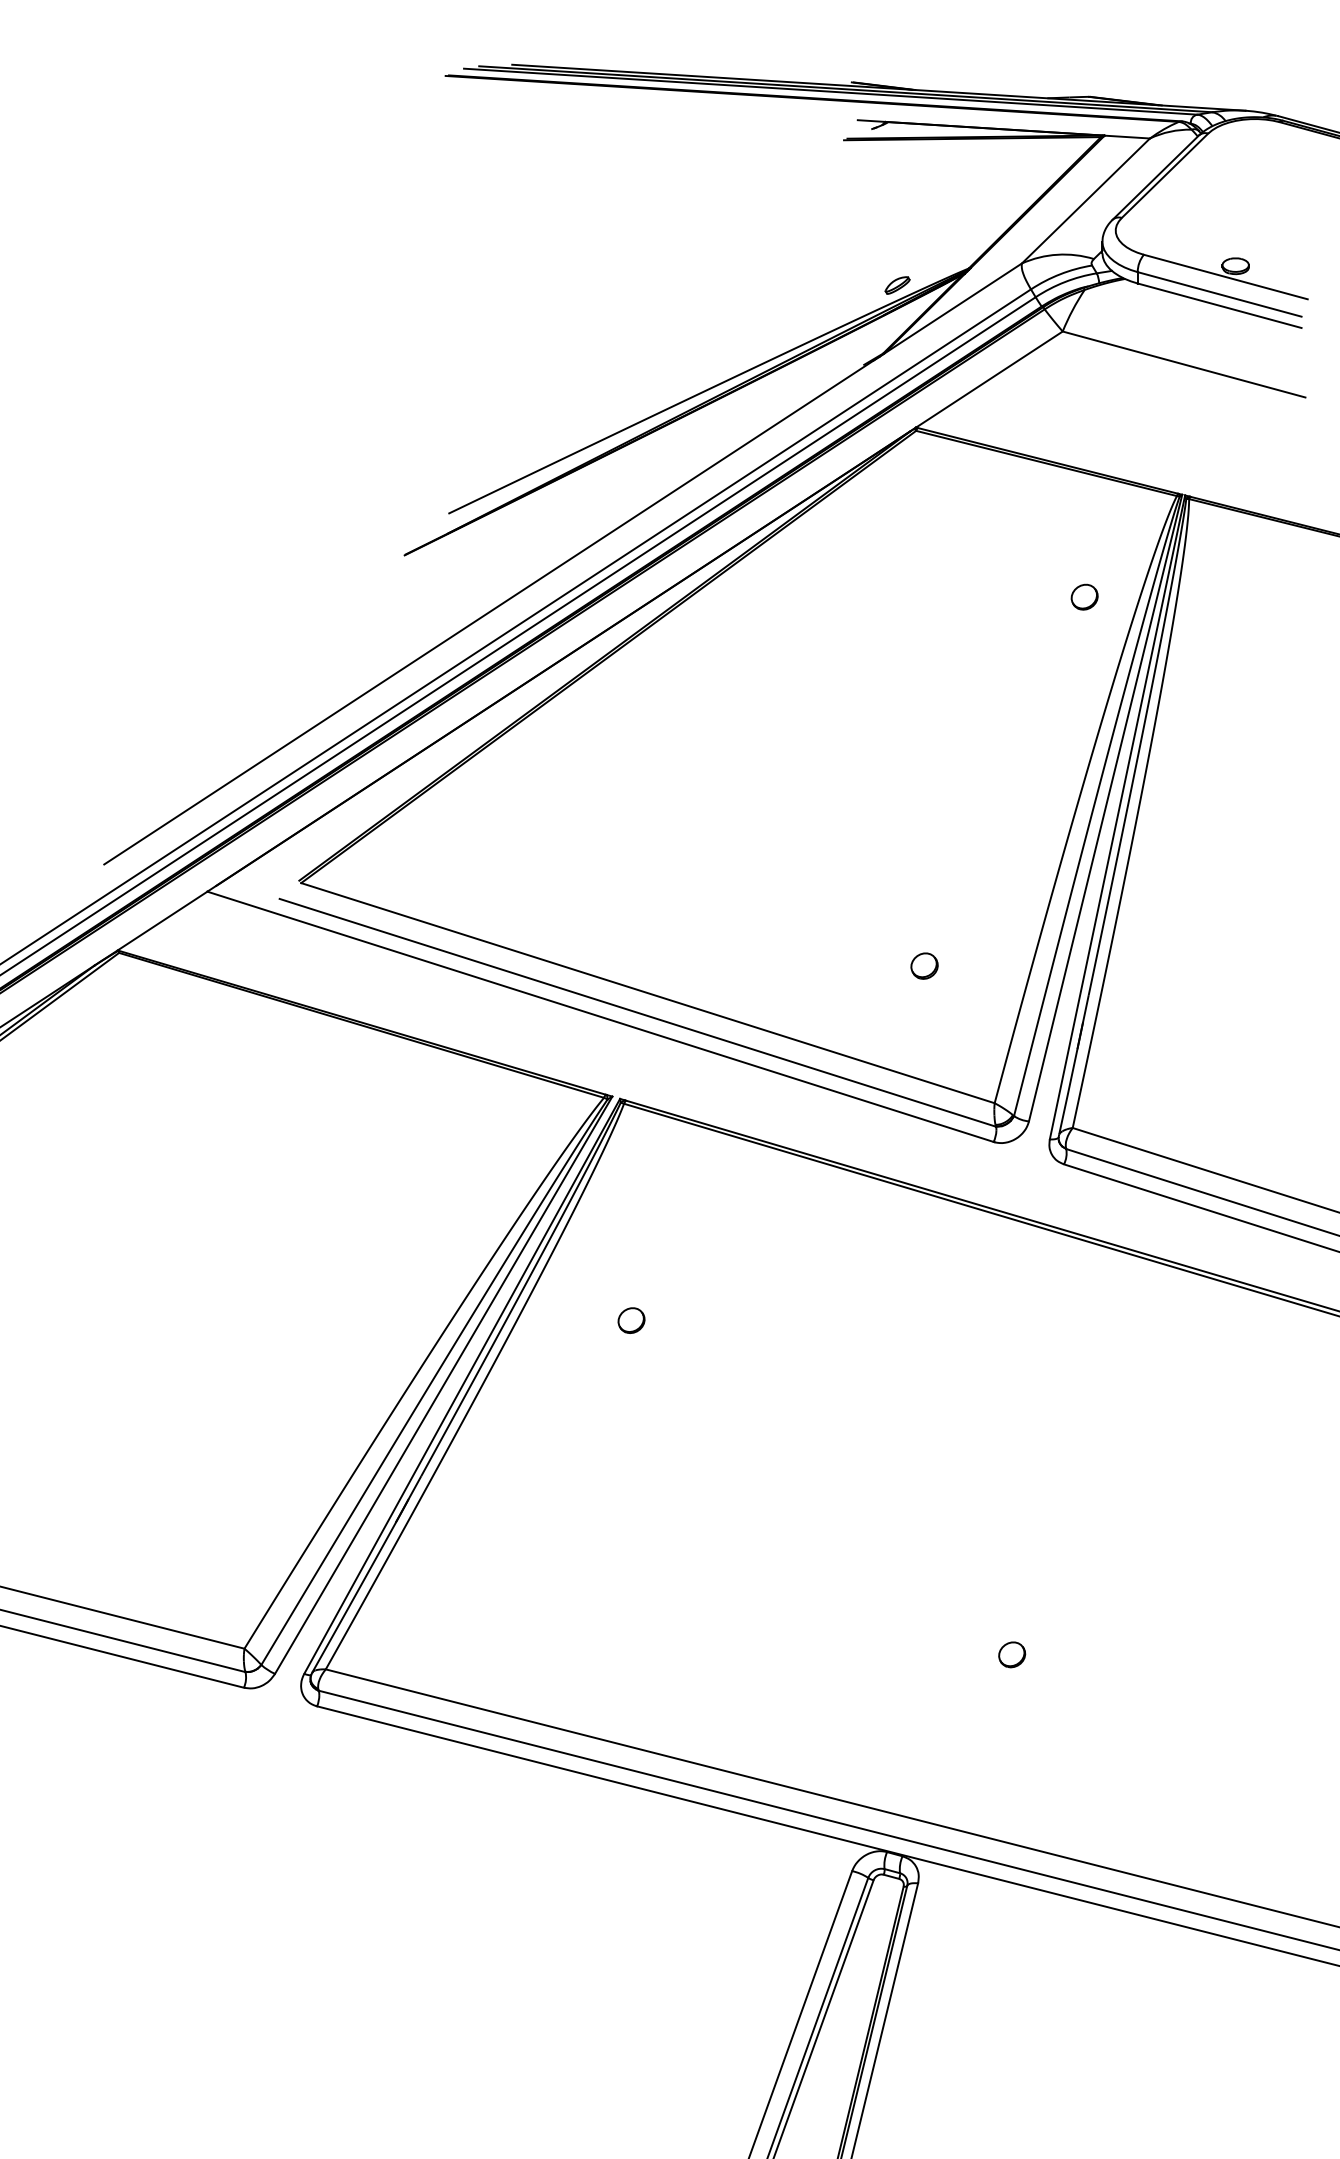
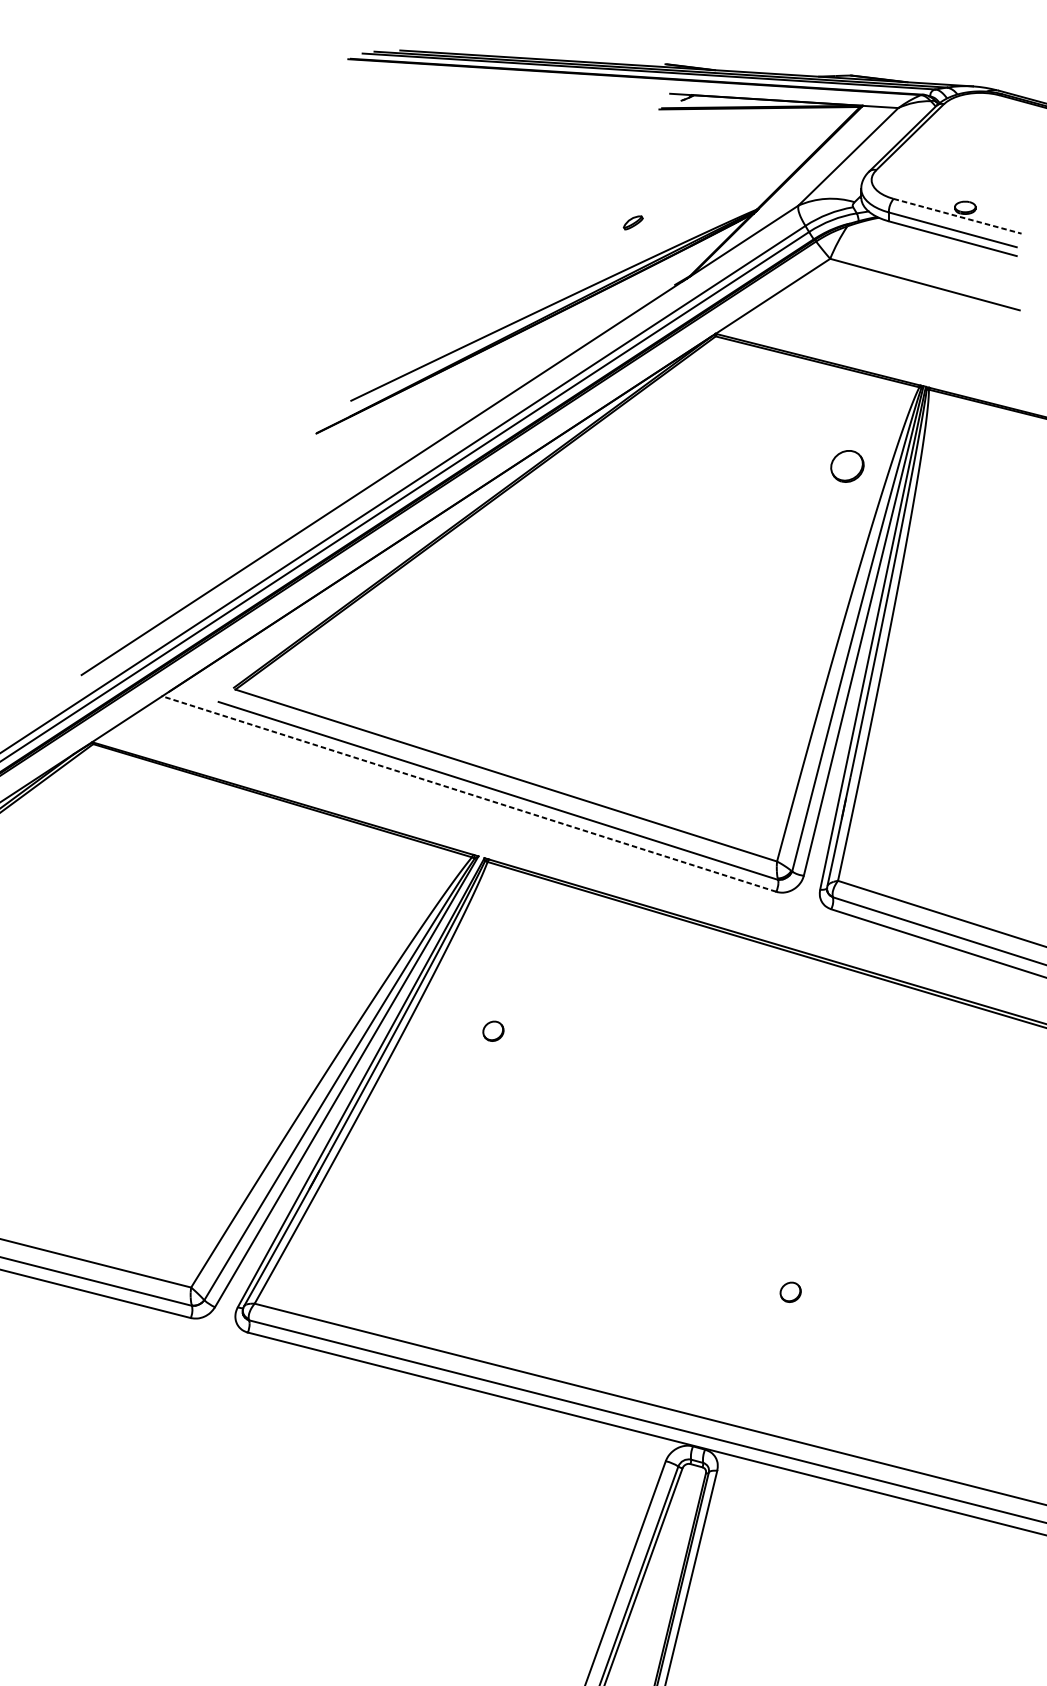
line: (1225, 277) -> (957, 216), solid -> dashed
part: (897, 285) -> (633, 222), moved
part: (1084, 596) -> (847, 465), size x1.6
part: (924, 965) -> (722, 753), removed
line: (600, 1016) -> (469, 793), solid -> dashed

